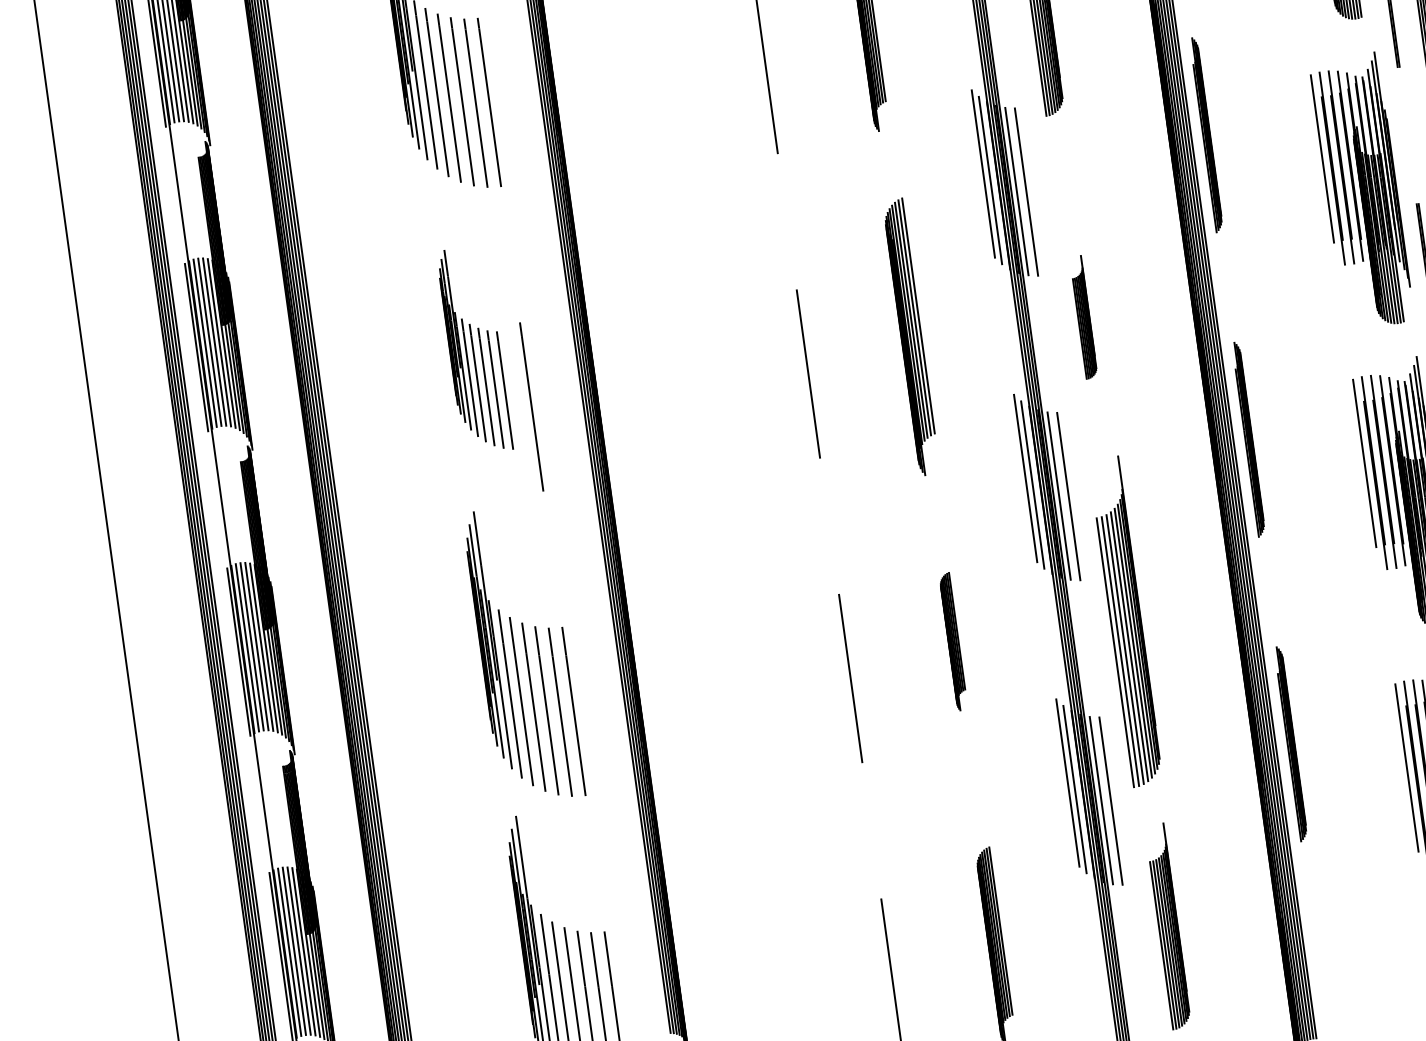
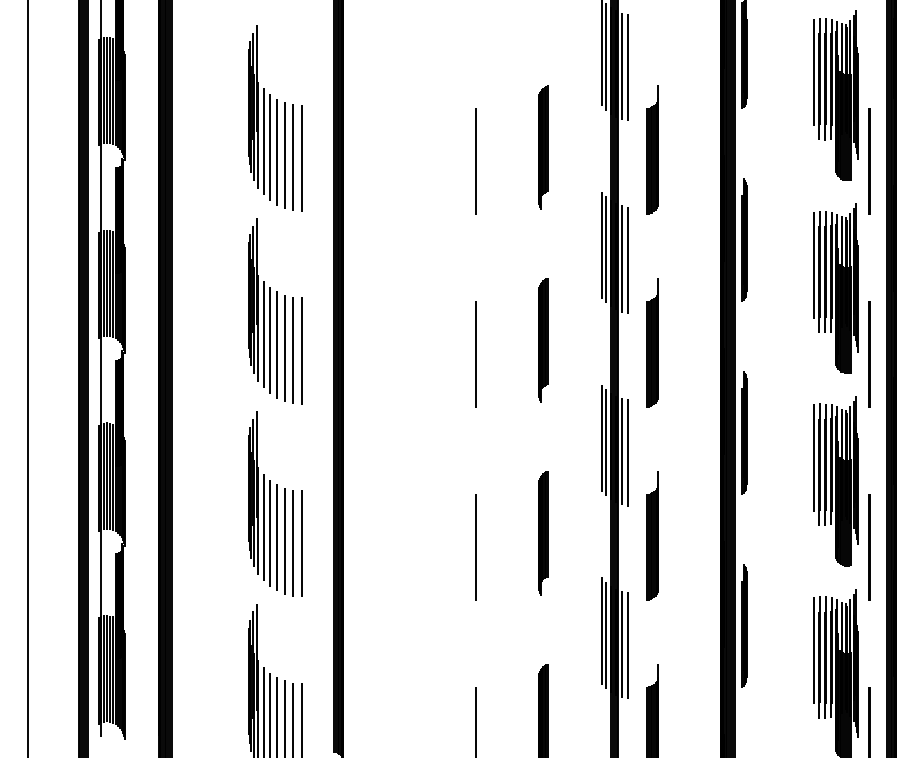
part: (1083, 316) -> (652, 342), size x1.67
part: (911, 337) -> (543, 340), size x0.71
part: (473, 349) -> (270, 310), size x1.43
part: (1126, 621) -> (652, 535), size x0.62
part: (953, 642) -> (543, 533), size x1.43

